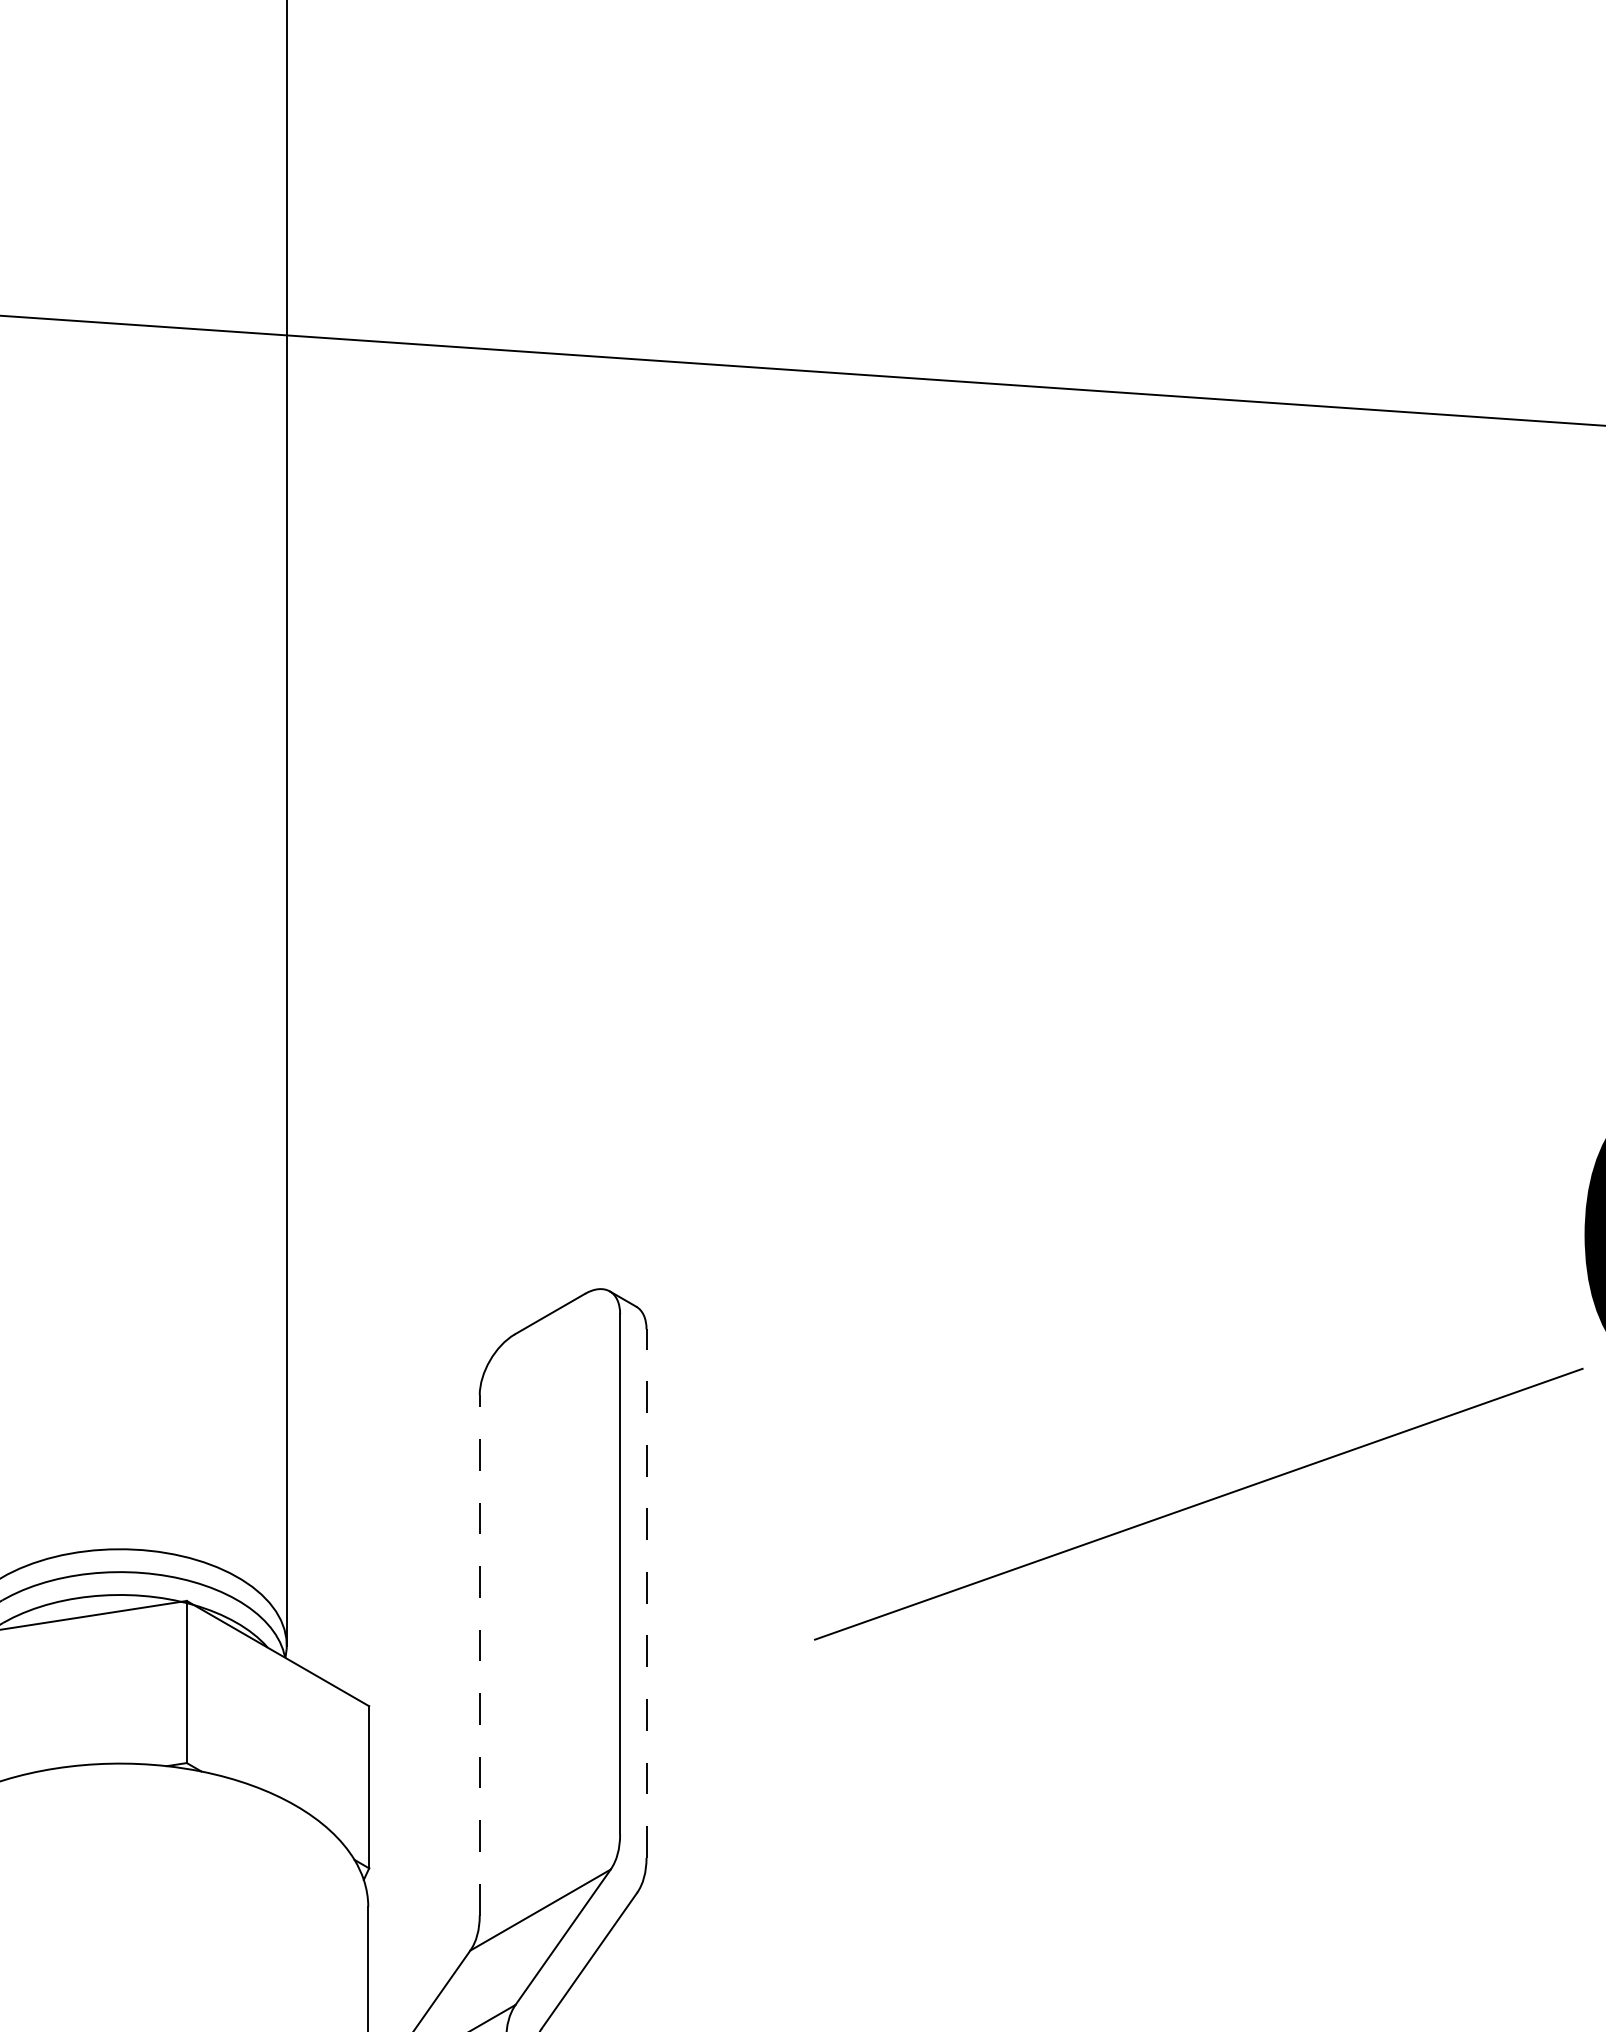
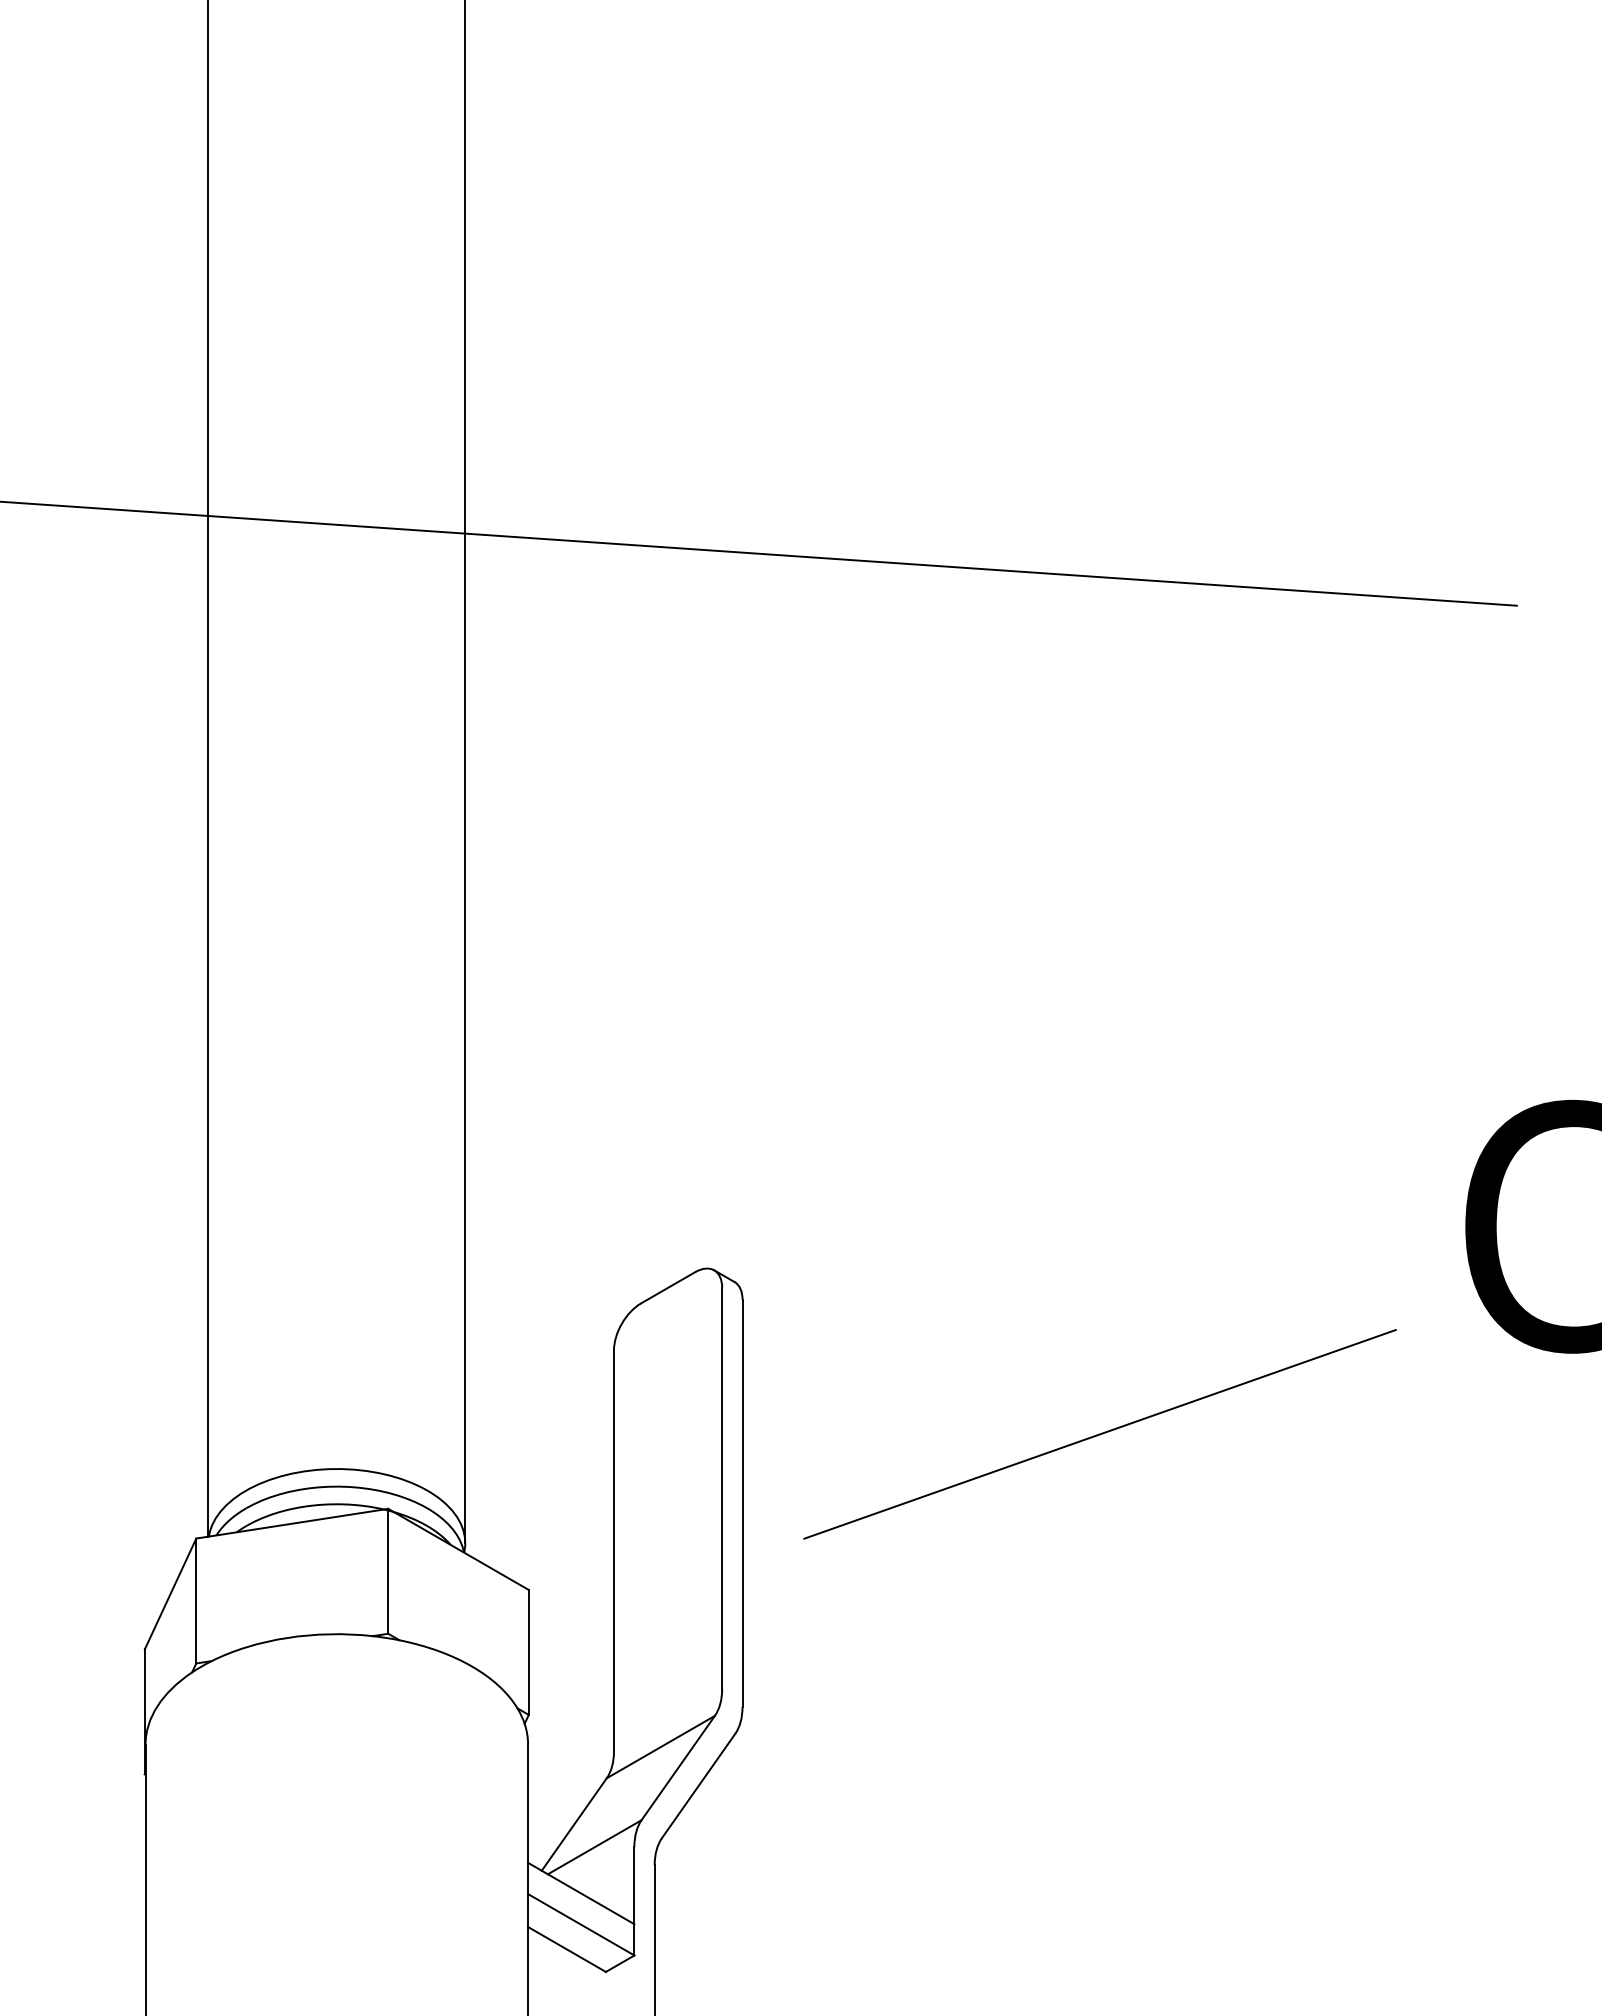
line: (1198, 1504) -> (1099, 1434), moved
line: (646, 1593) -> (742, 1503), dashed -> solid
line: (480, 1654) -> (614, 1550), dashed -> solid

